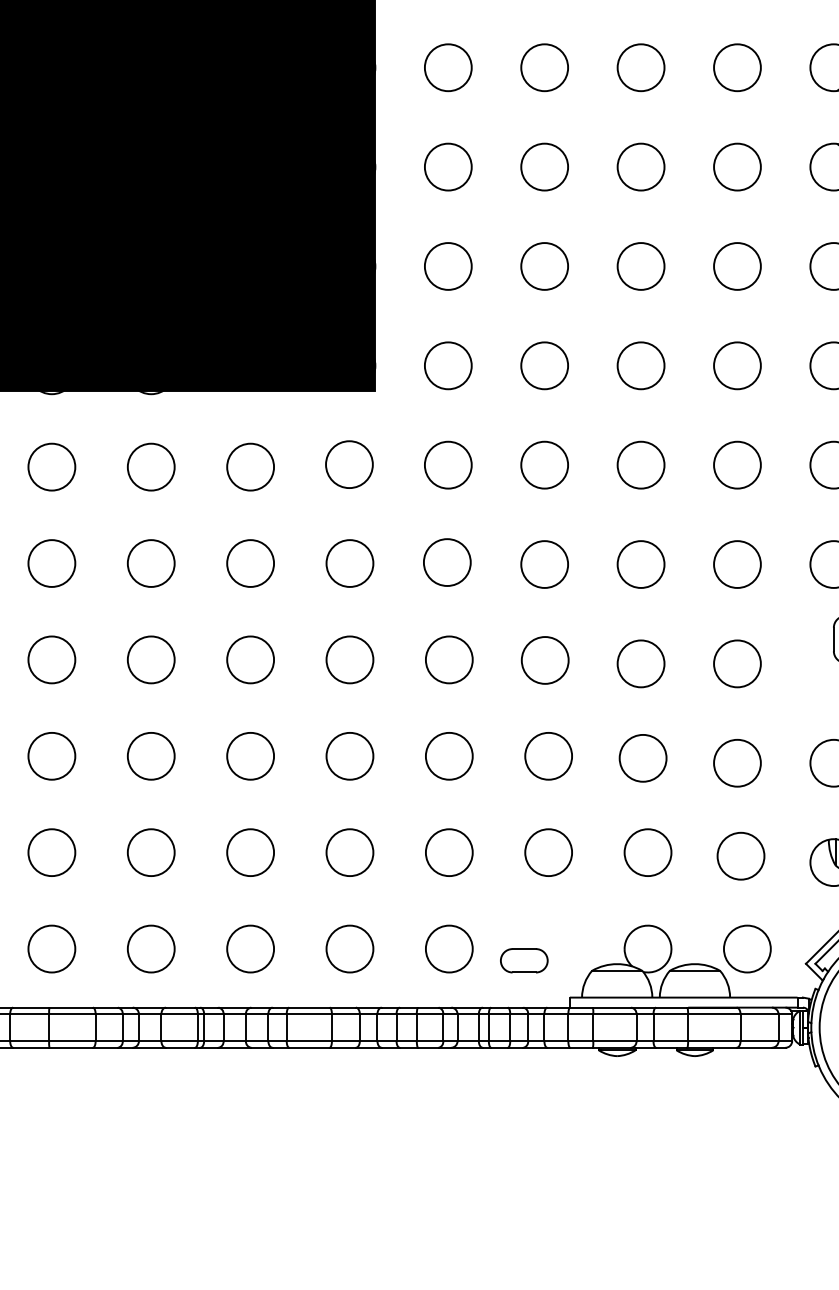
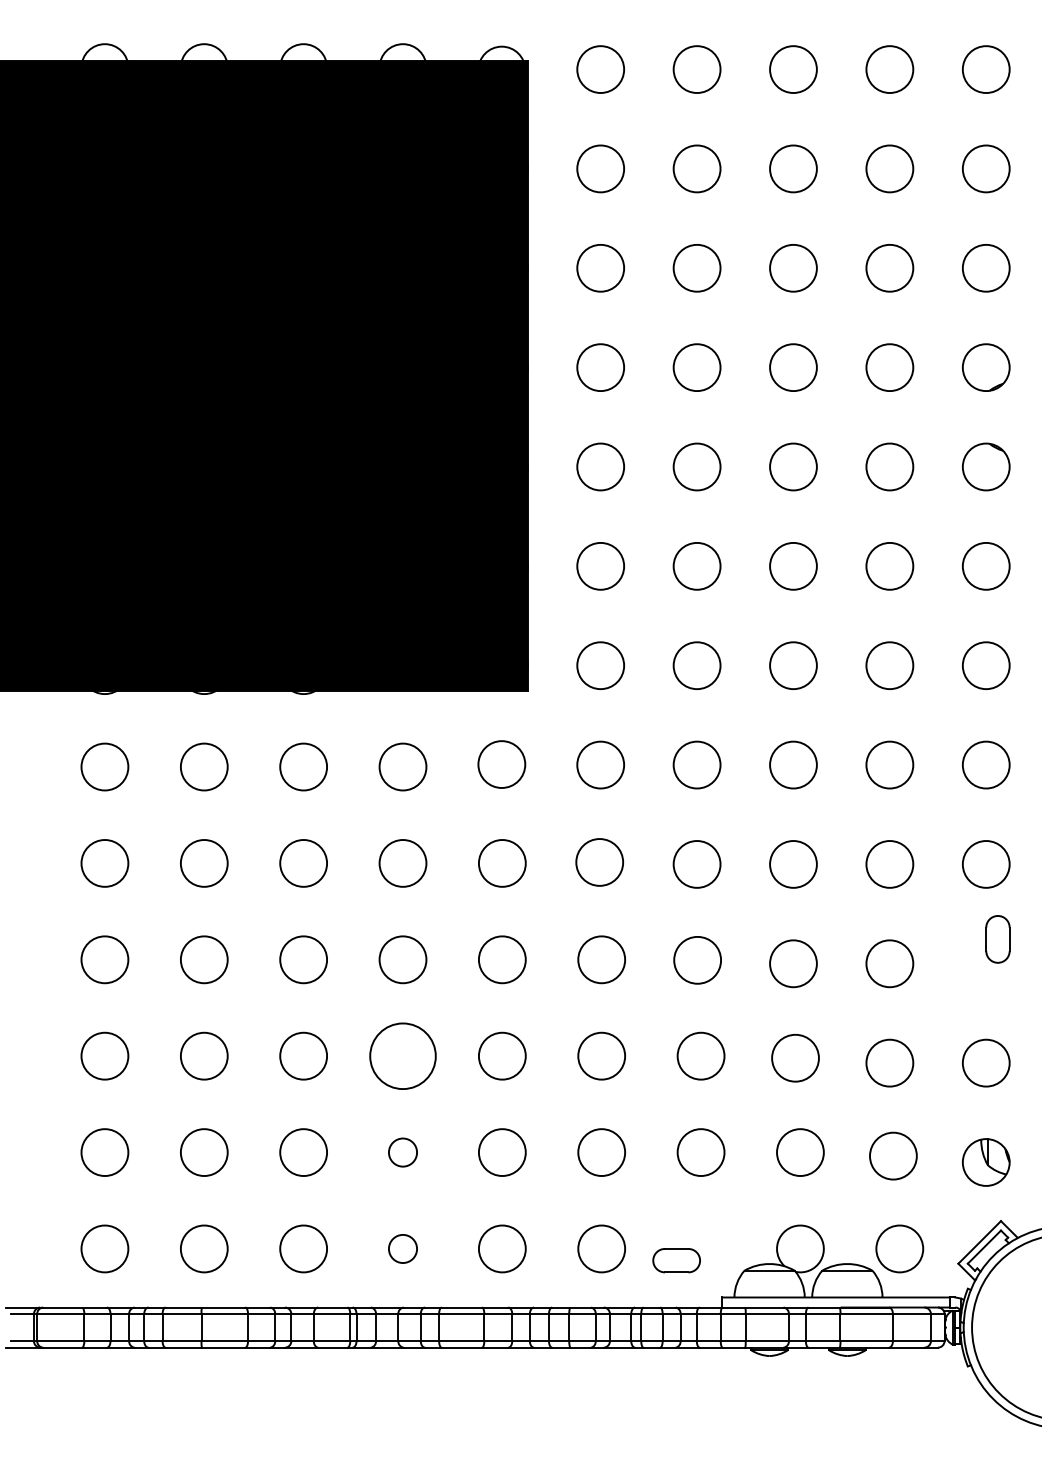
circle: (250, 755) -> (402, 1055), size x1.4
circle: (250, 852) -> (402, 1152), size x0.6
circle: (250, 948) -> (402, 1248), size x0.6

